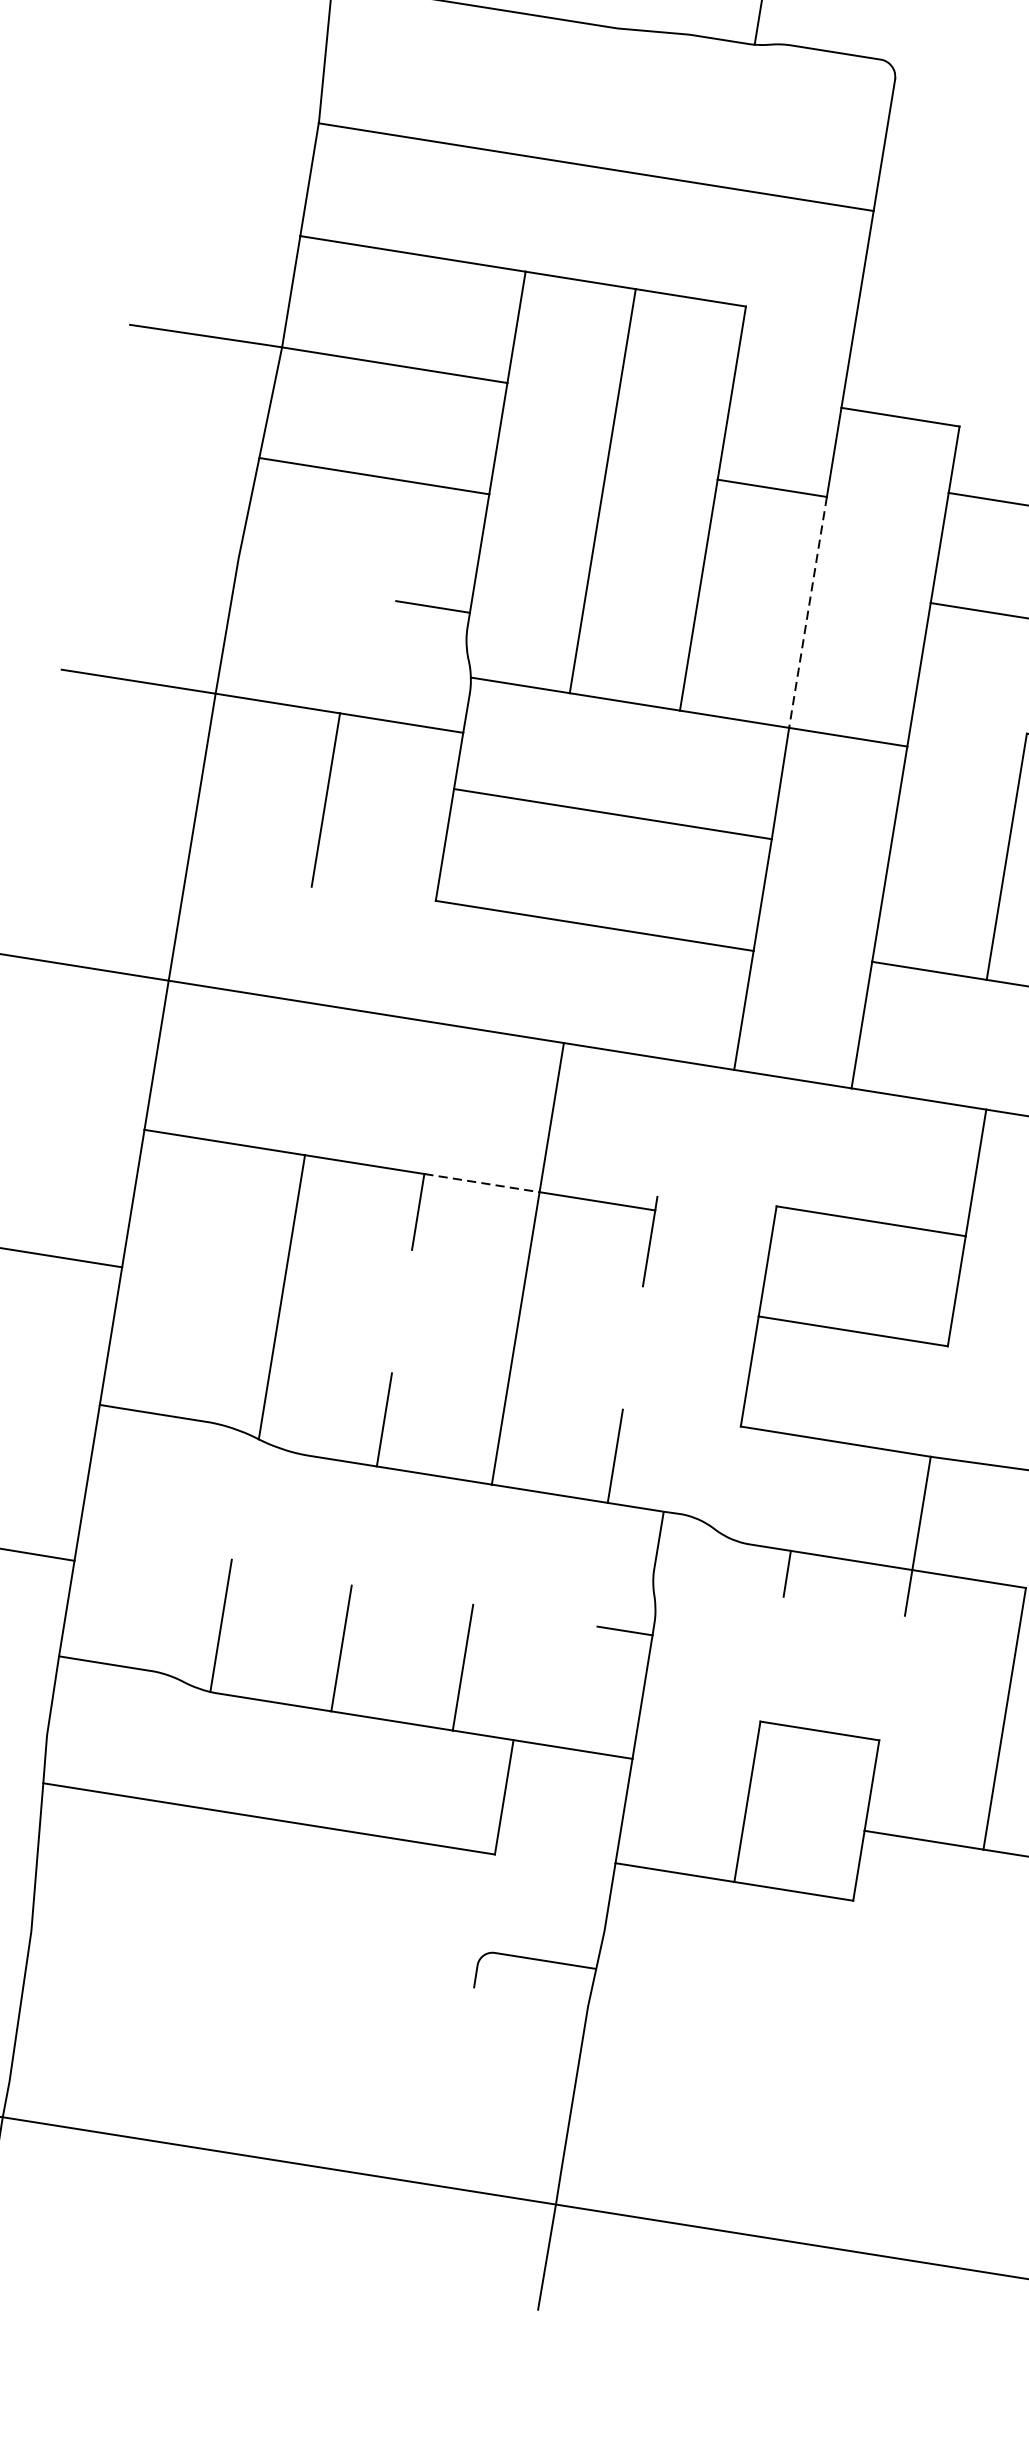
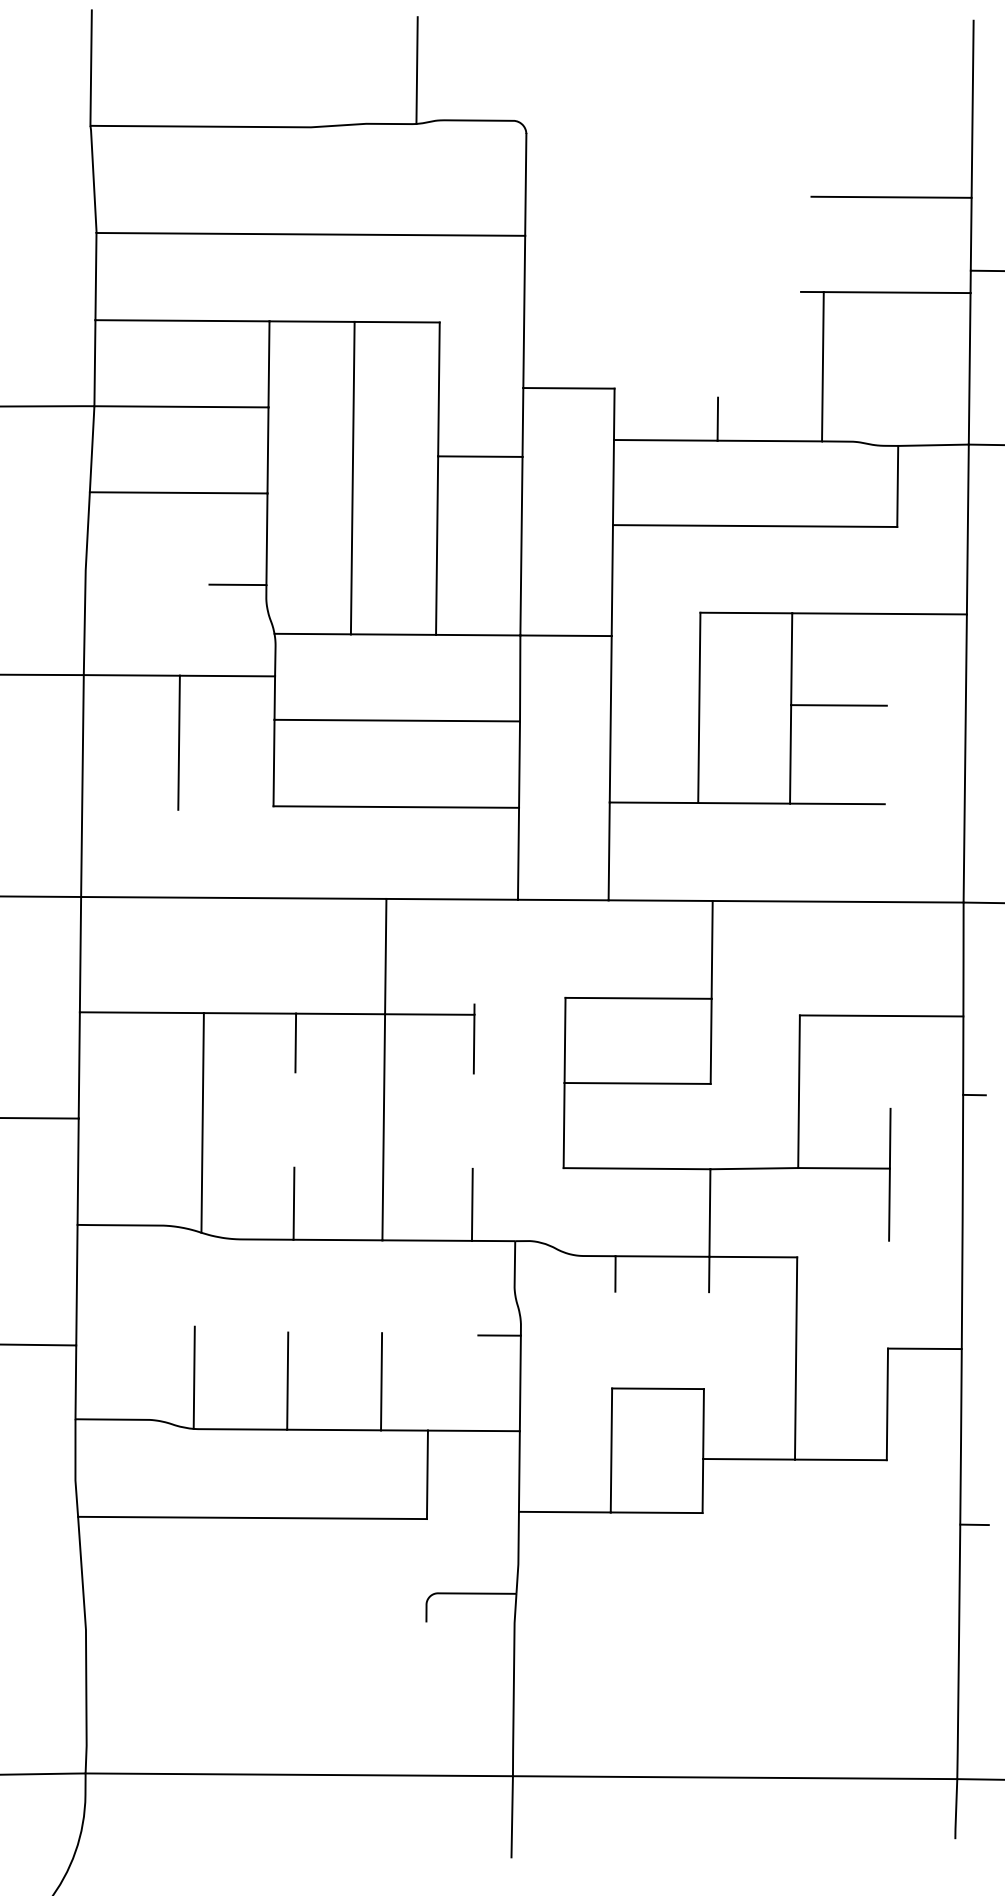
line: (808, 612) -> (521, 546), dashed -> solid
line: (481, 1182) -> (340, 1013), dashed -> solid

